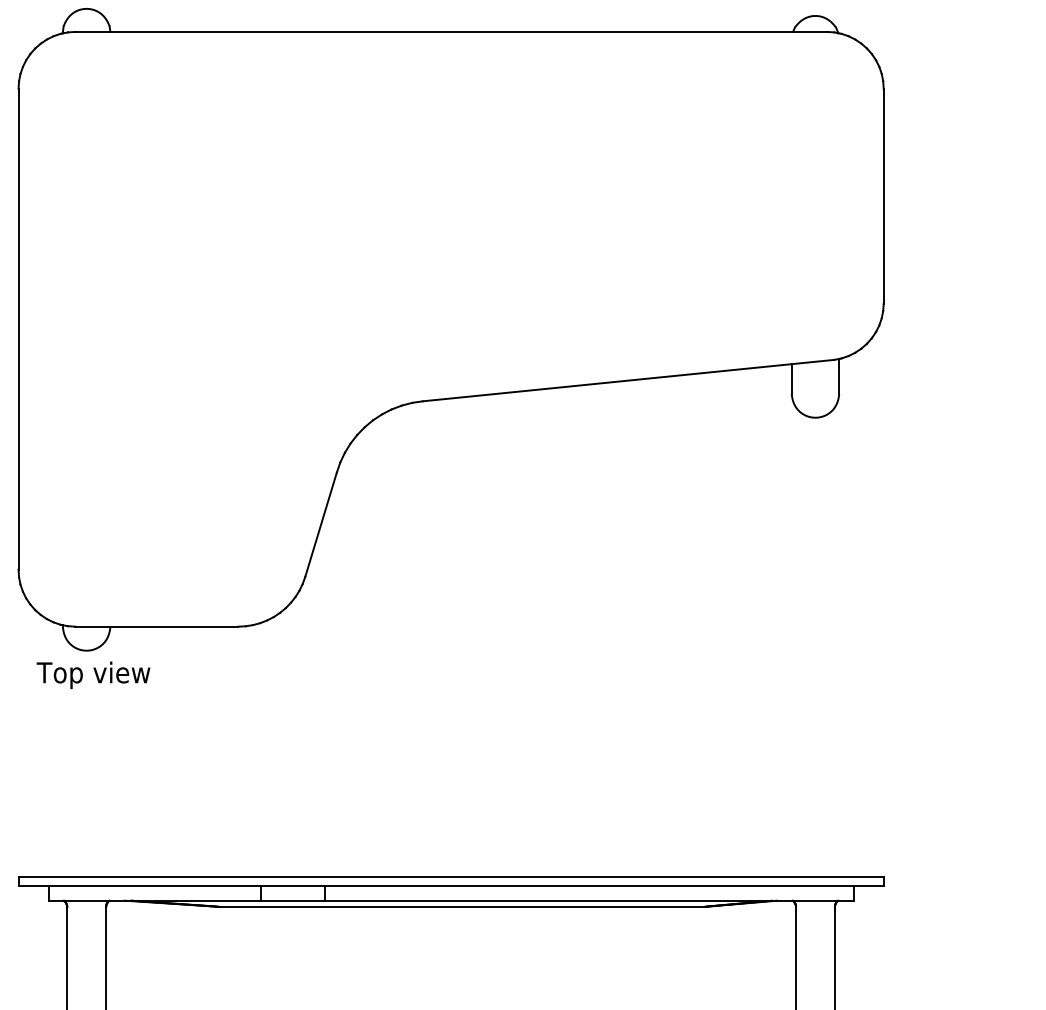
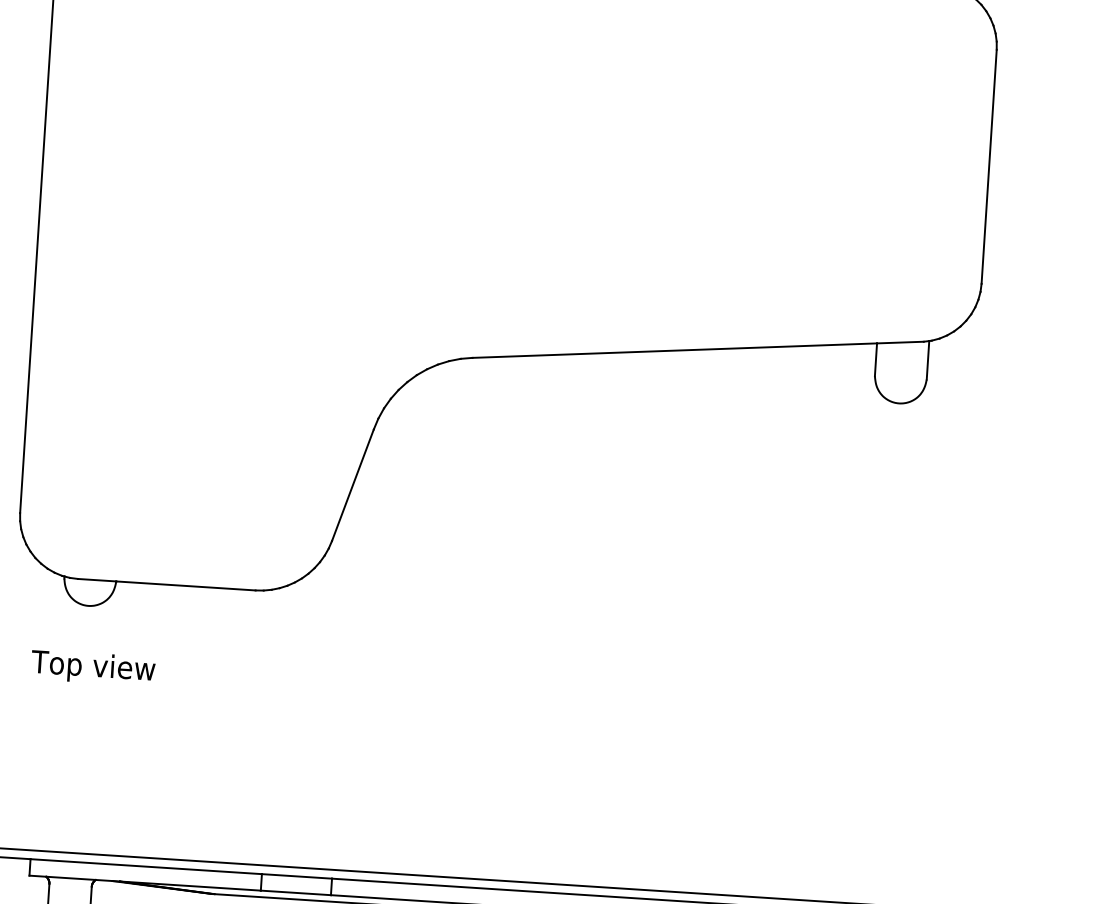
text: (93, 675) -> (93, 668), moved

